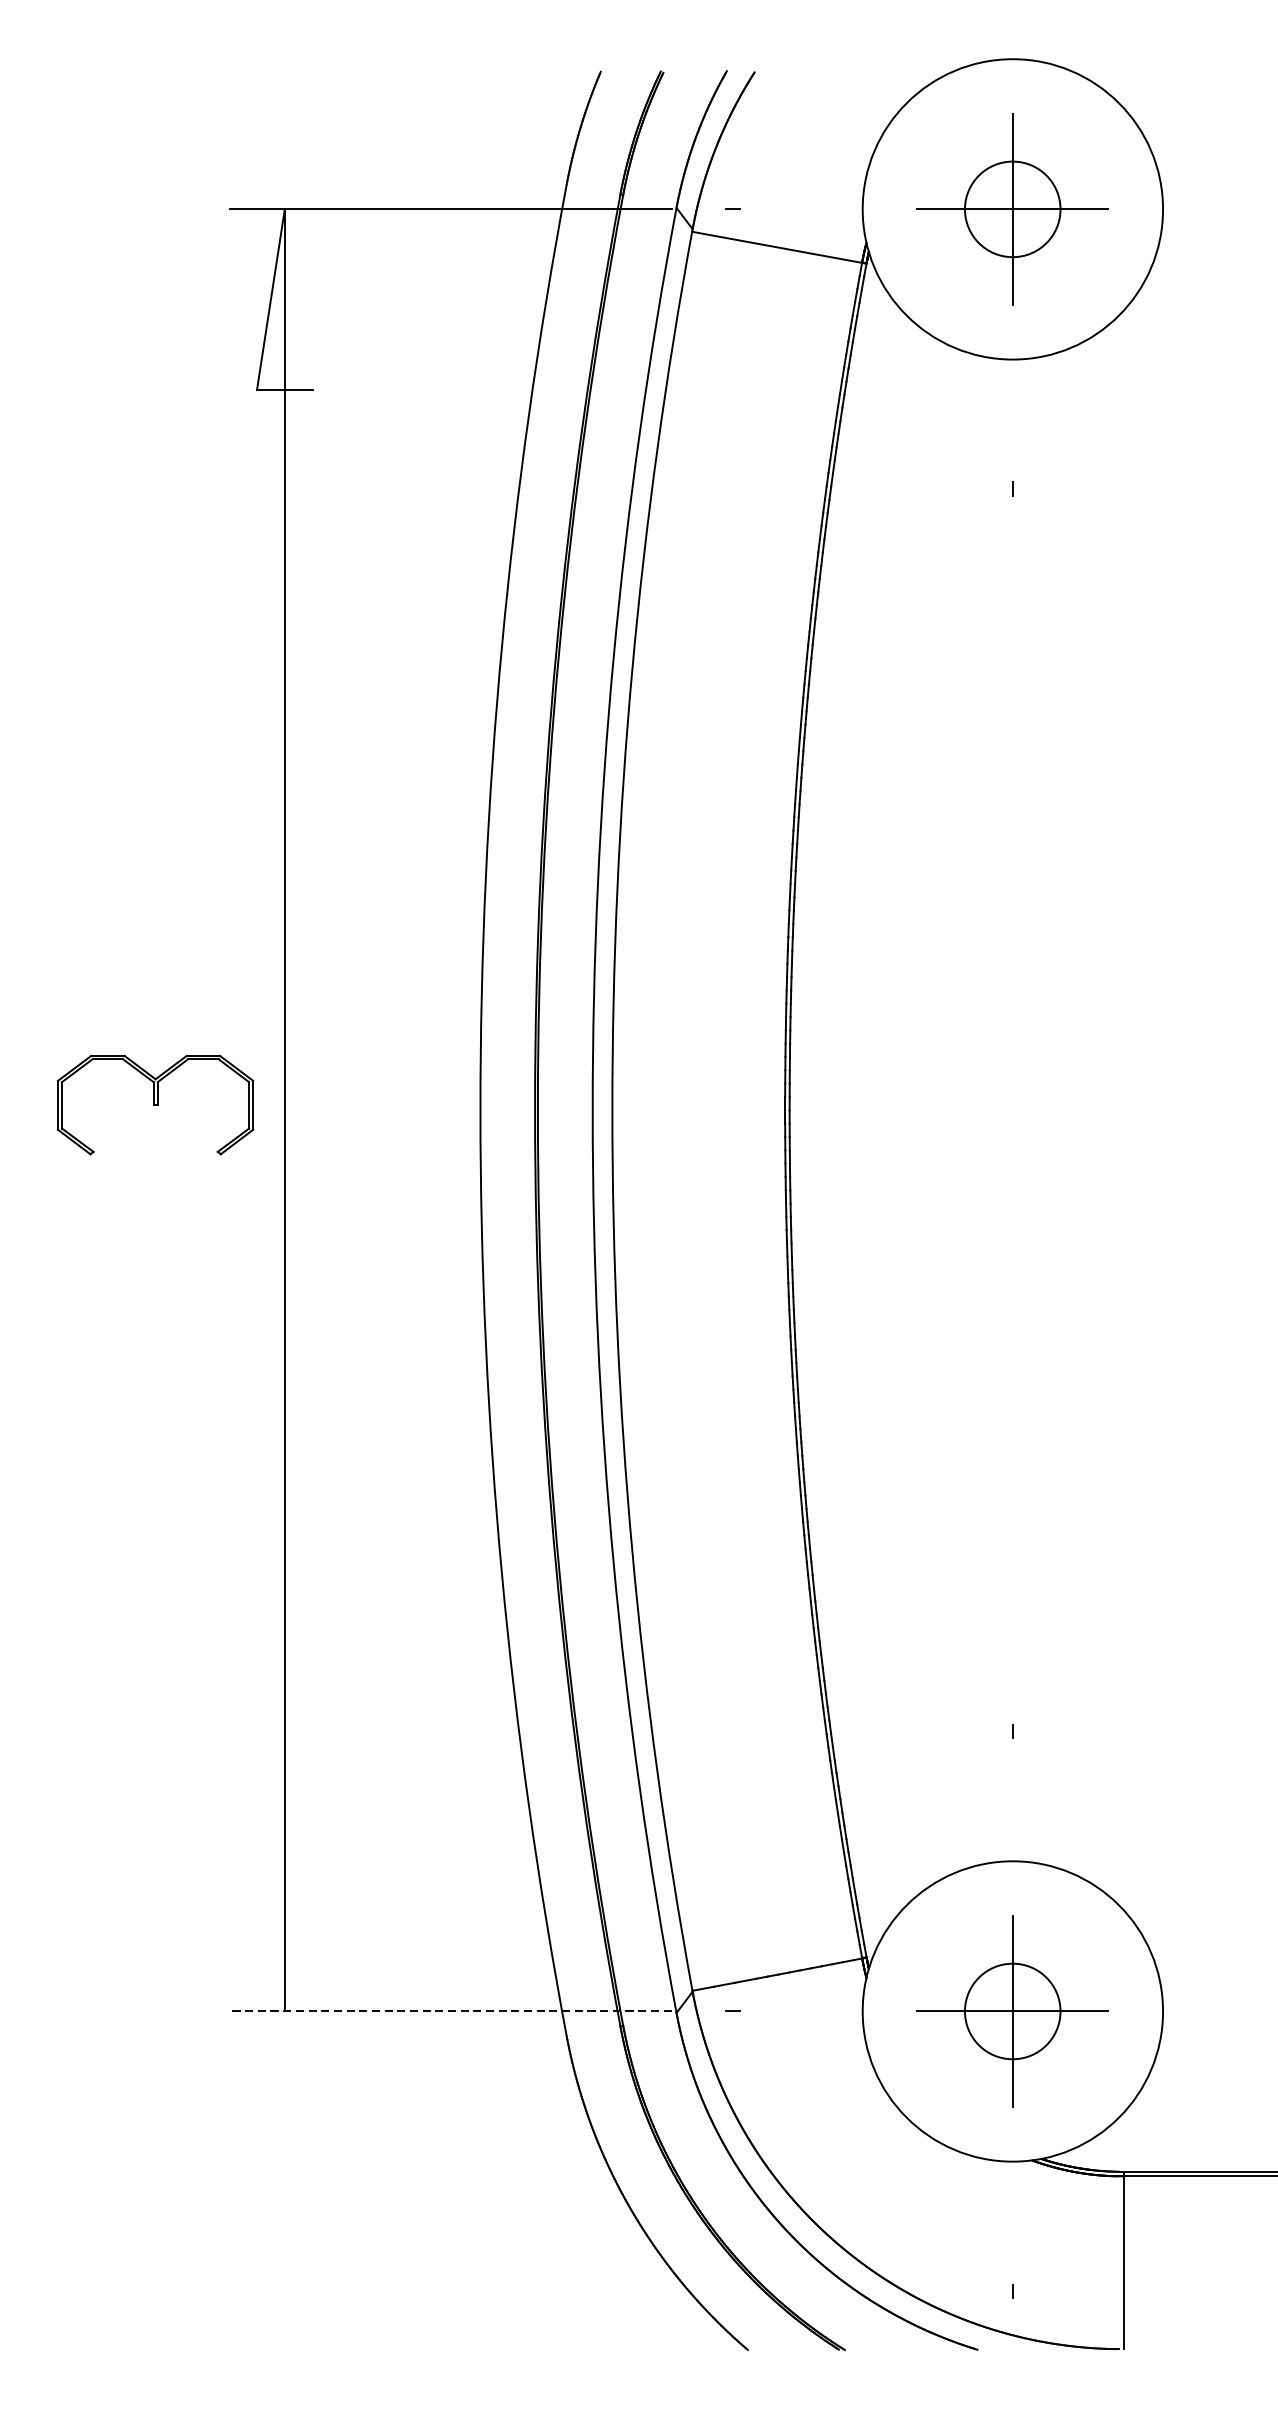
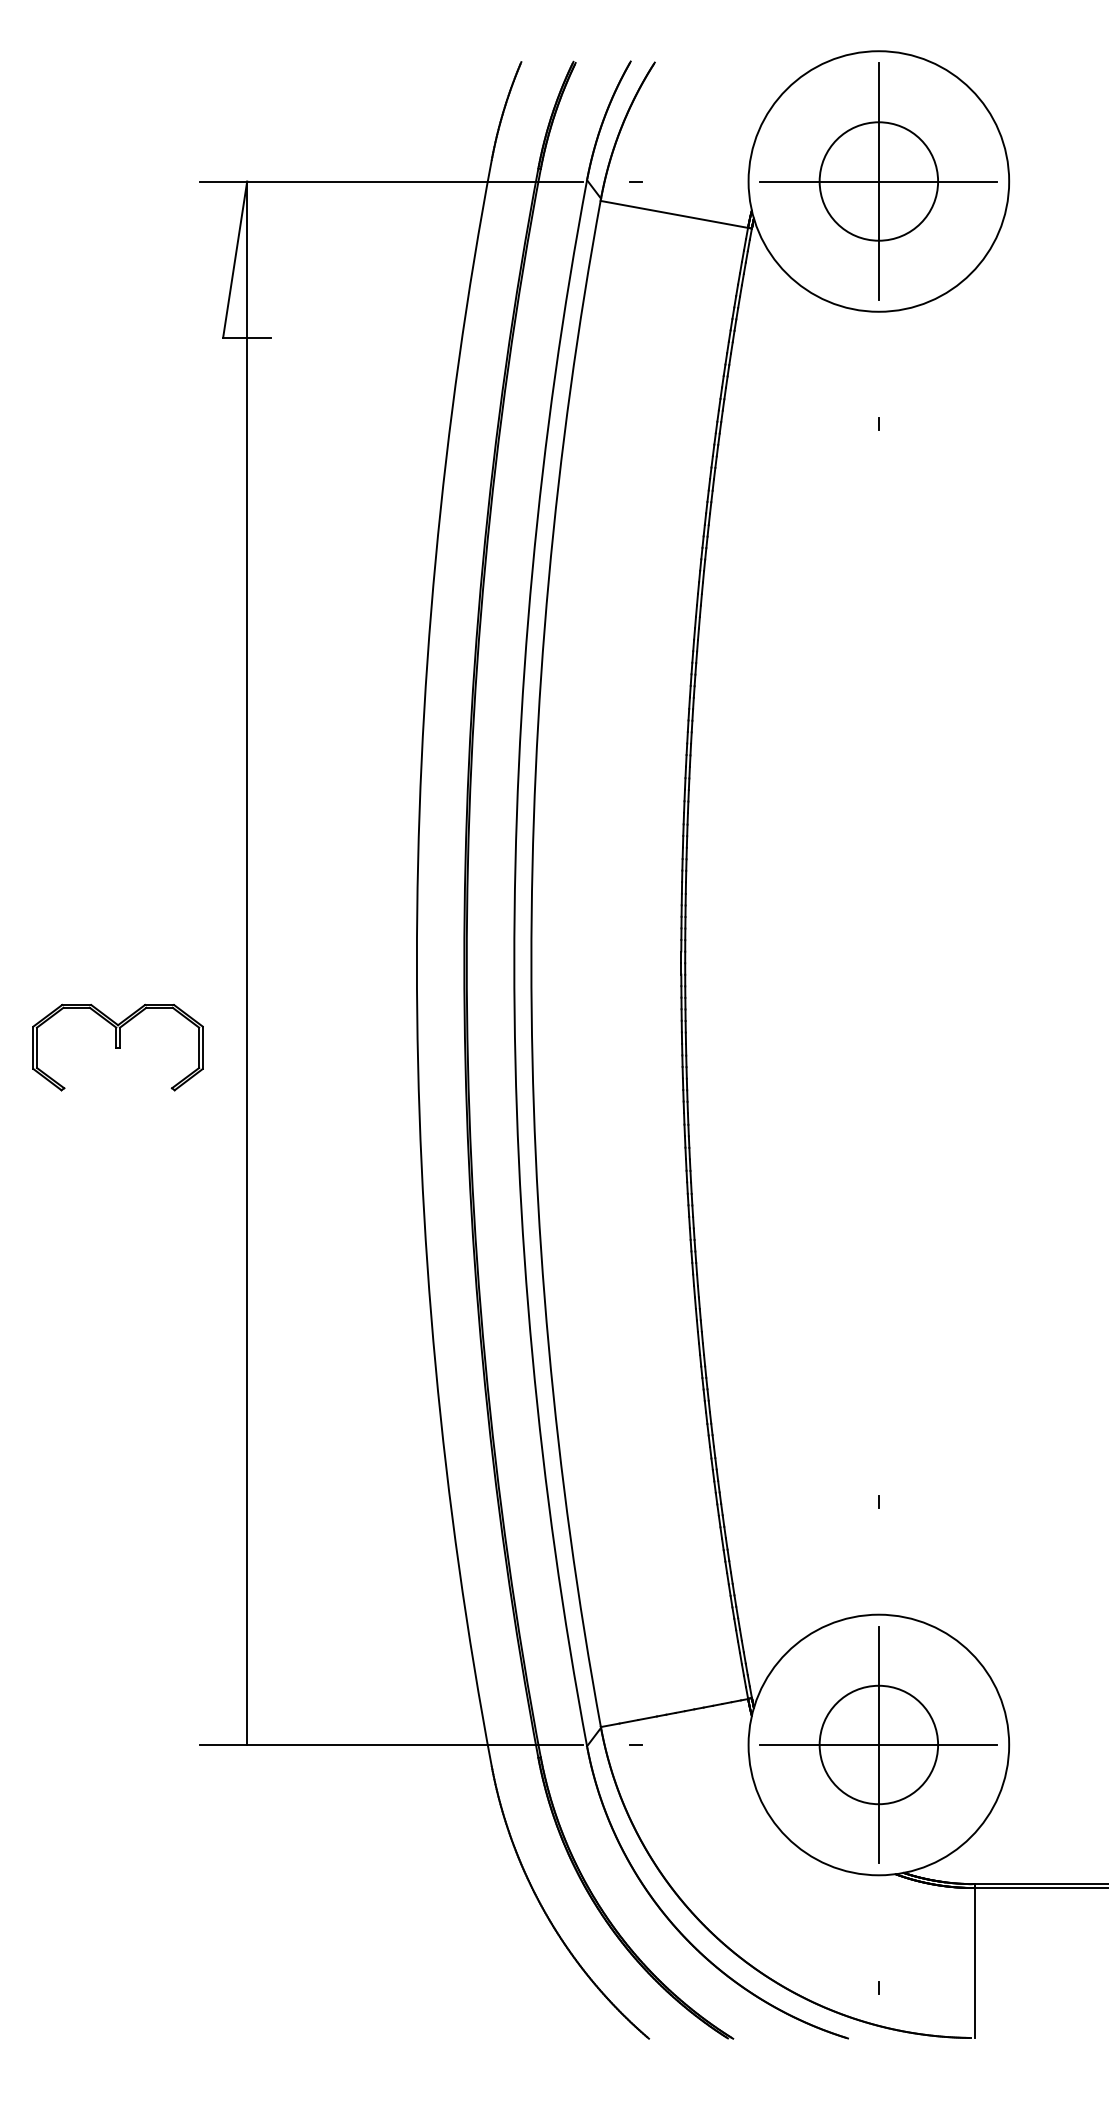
part: (1012, 209) -> (878, 181), size x1.43
part: (154, 1104) -> (117, 1047), moved
part: (1012, 2010) -> (878, 1744), size x1.43
line: (449, 2012) -> (390, 1745), dashed -> solid

